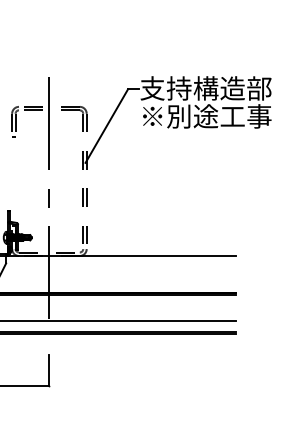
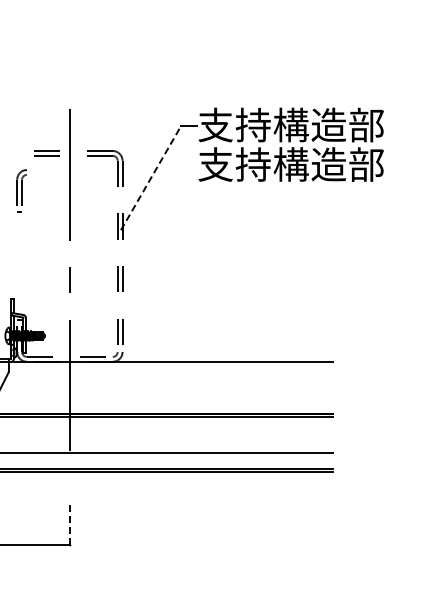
text: (205, 116) -> (290, 164), ※別途工事 -> 支持構造部
part: (15, 121) -> (21, 190), moved
line: (107, 125) -> (151, 177), solid -> dashed
line: (49, 370) -> (69, 523), solid -> dashed

